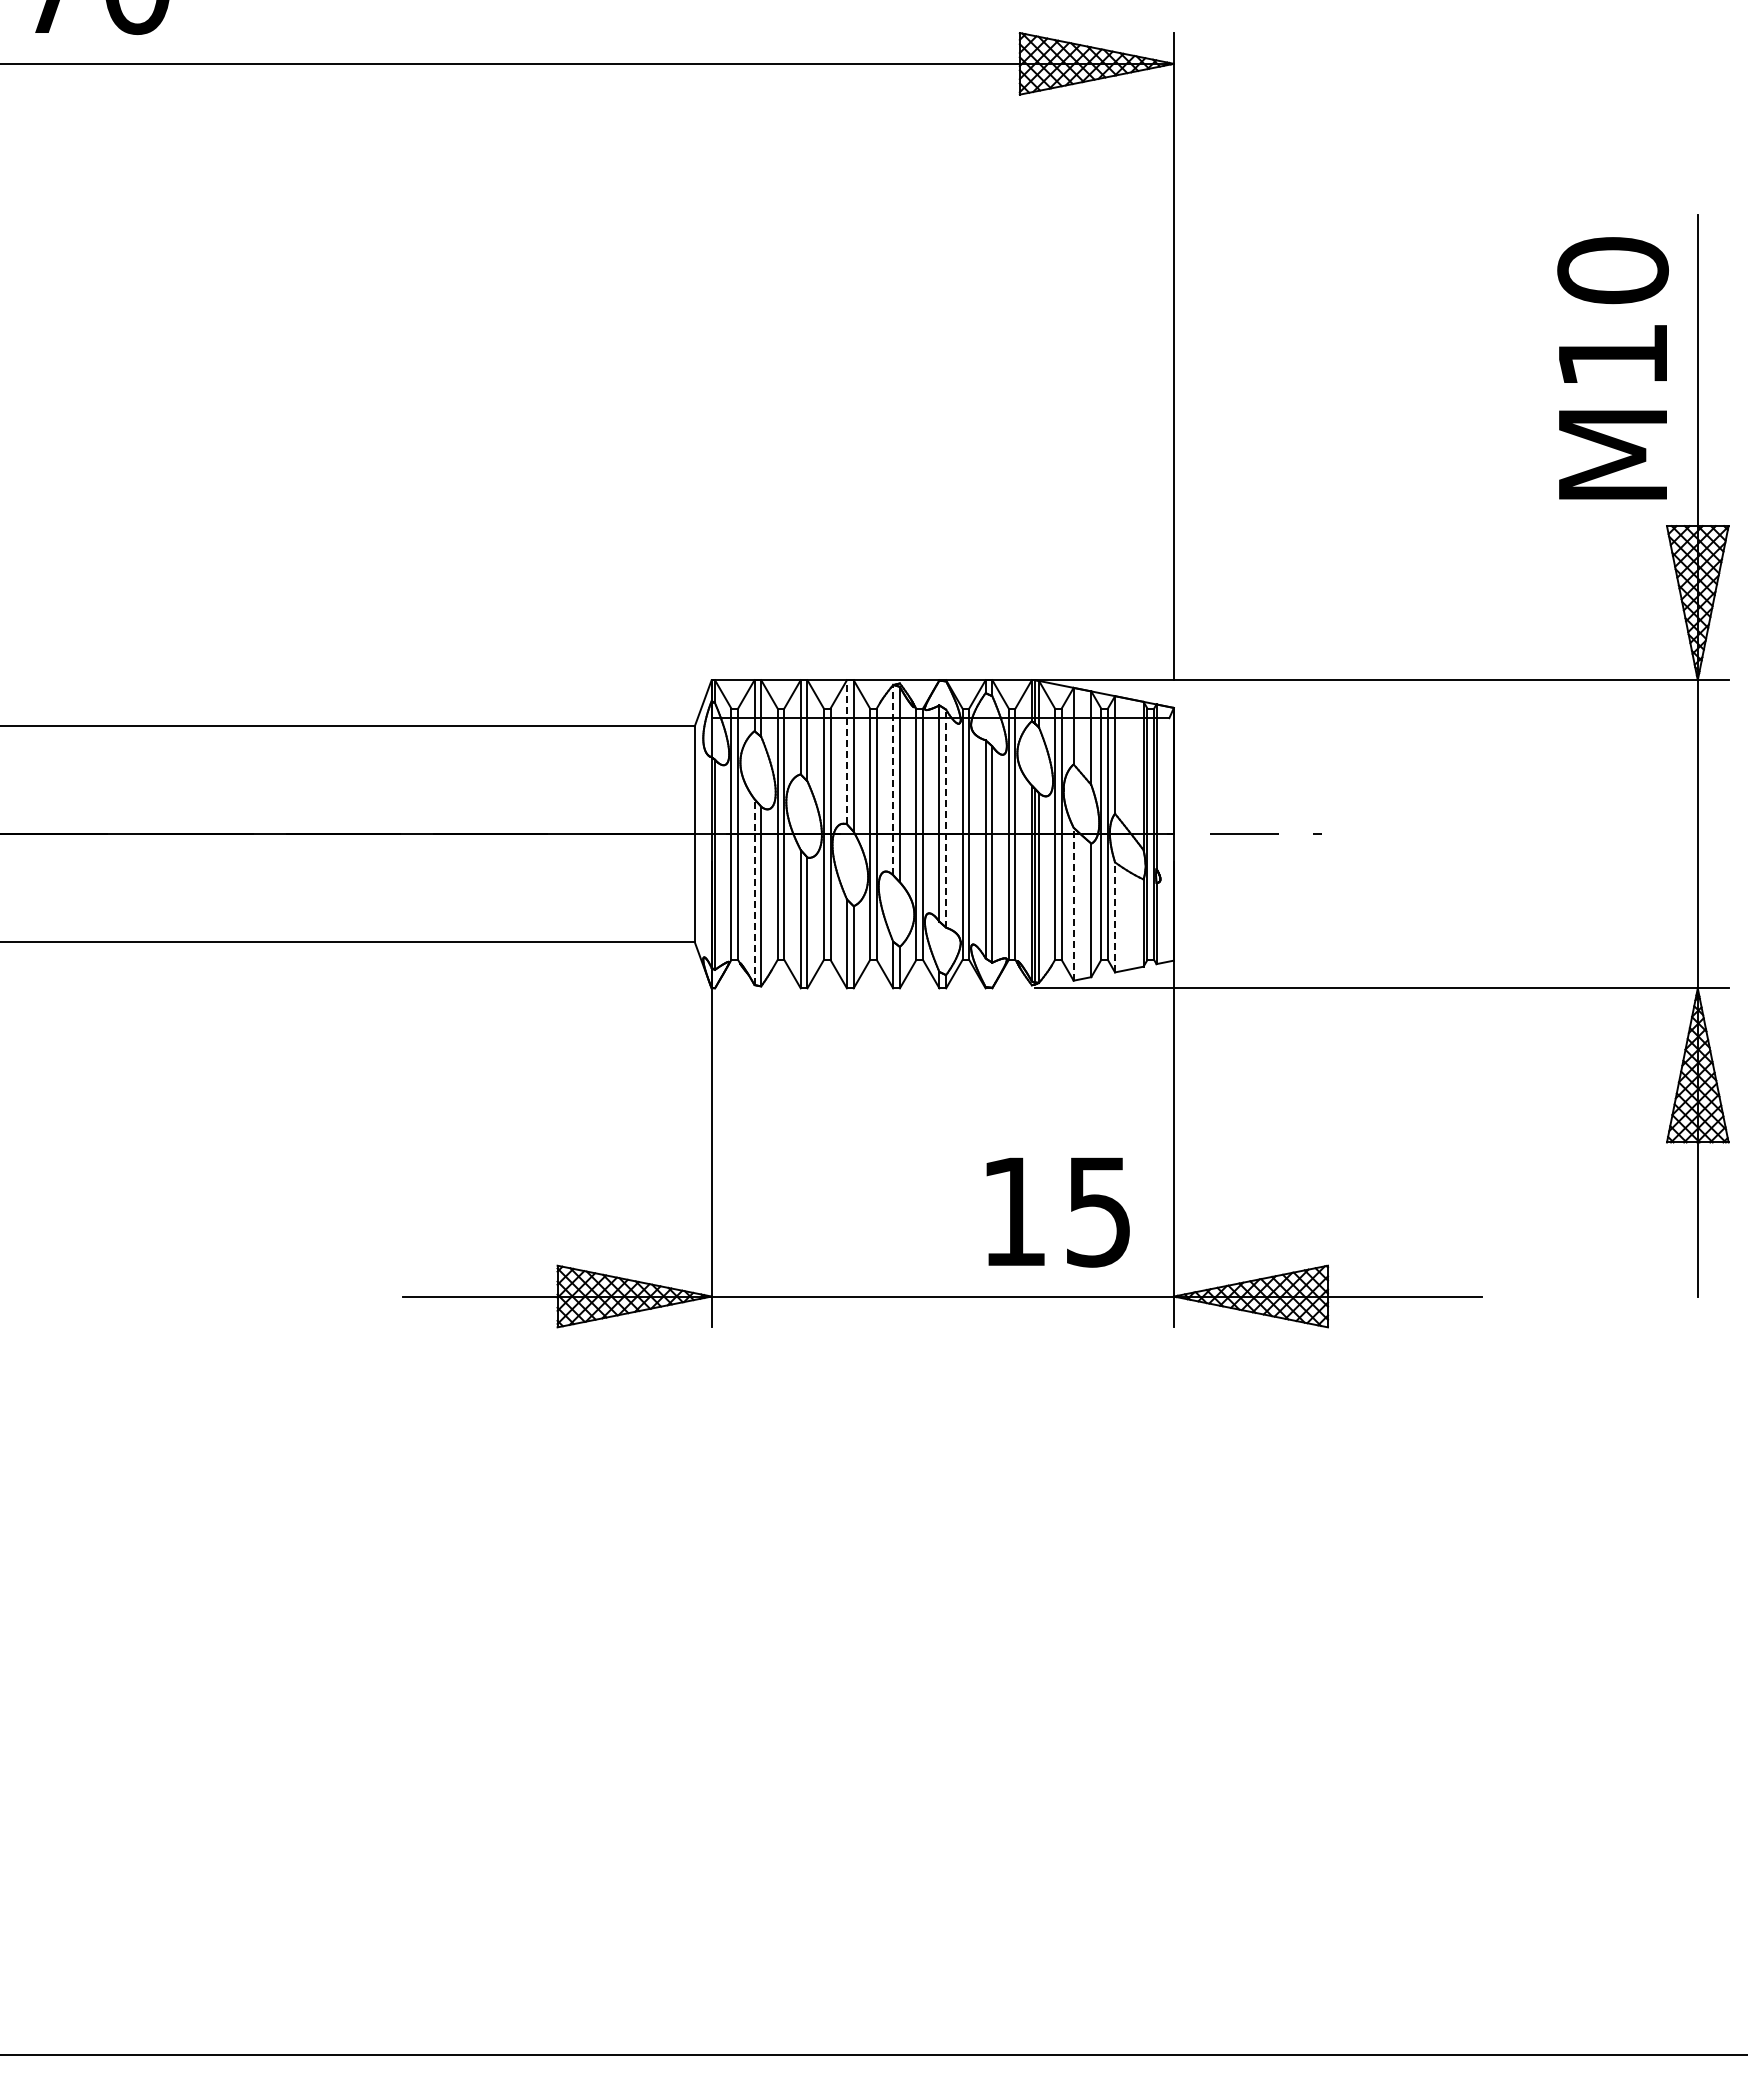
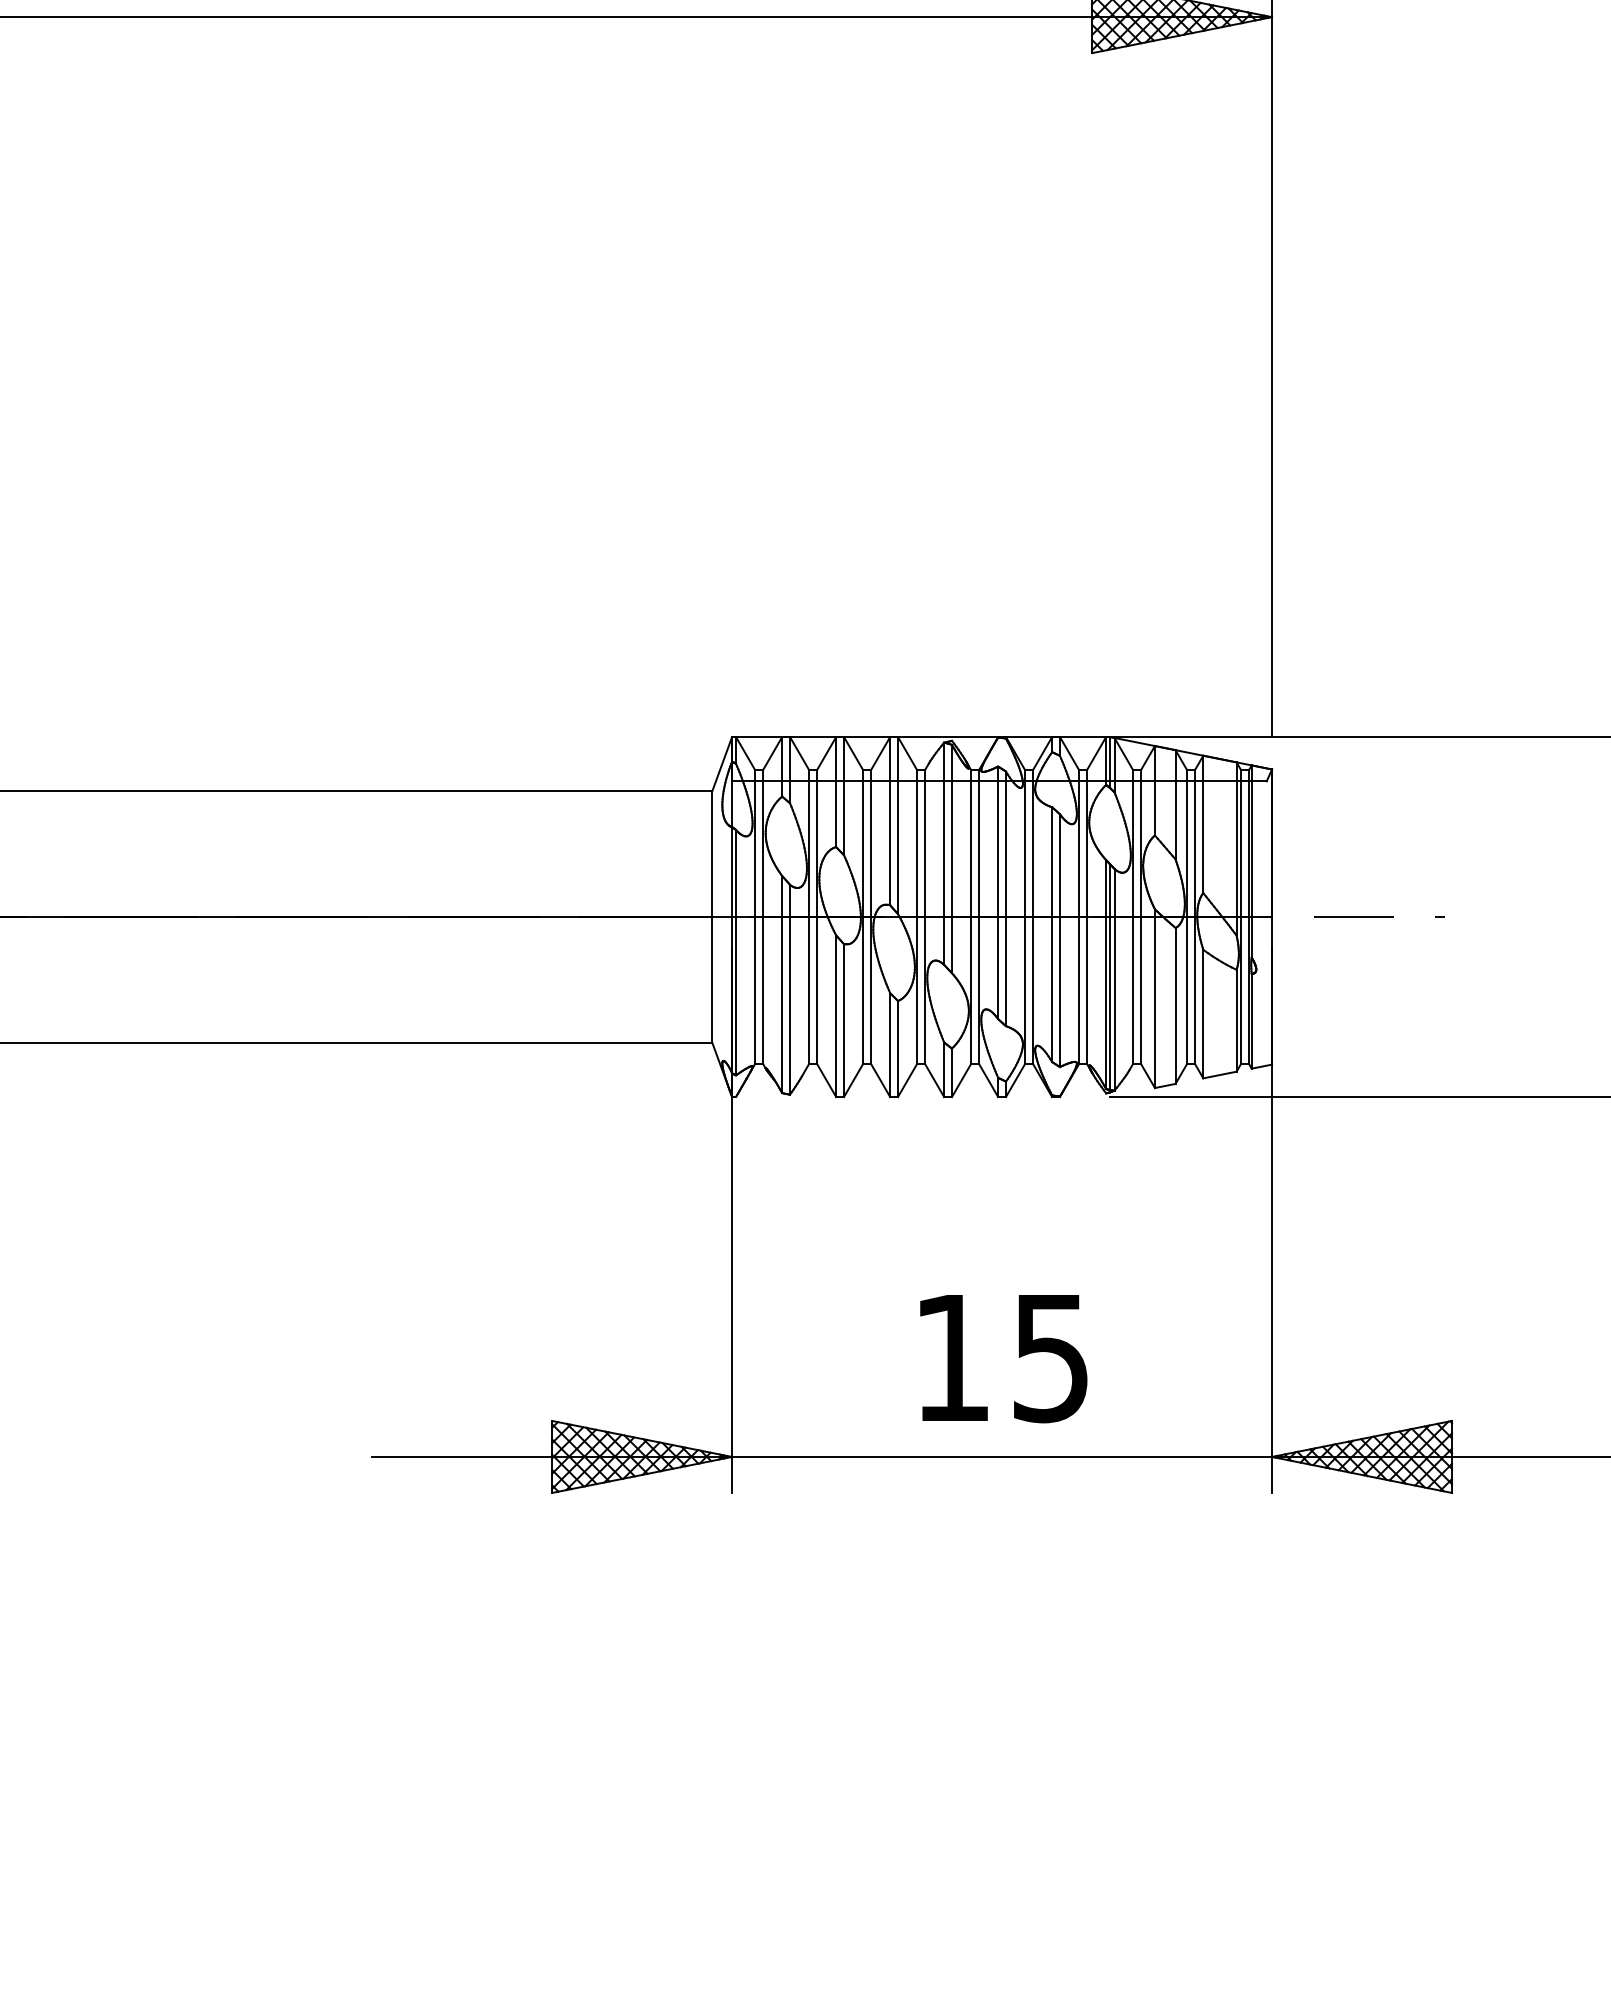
line: (846, 751) -> (889, 820), dashed -> solid
line: (893, 779) -> (944, 853), dashed -> solid
line: (946, 818) -> (1006, 898), dashed -> solid
line: (754, 892) -> (782, 985), dashed -> solid
line: (1073, 903) -> (1154, 997), dashed -> solid
line: (1115, 916) -> (1203, 1013), dashed -> solid
text: (1057, 1212) -> (1002, 1358), moved

